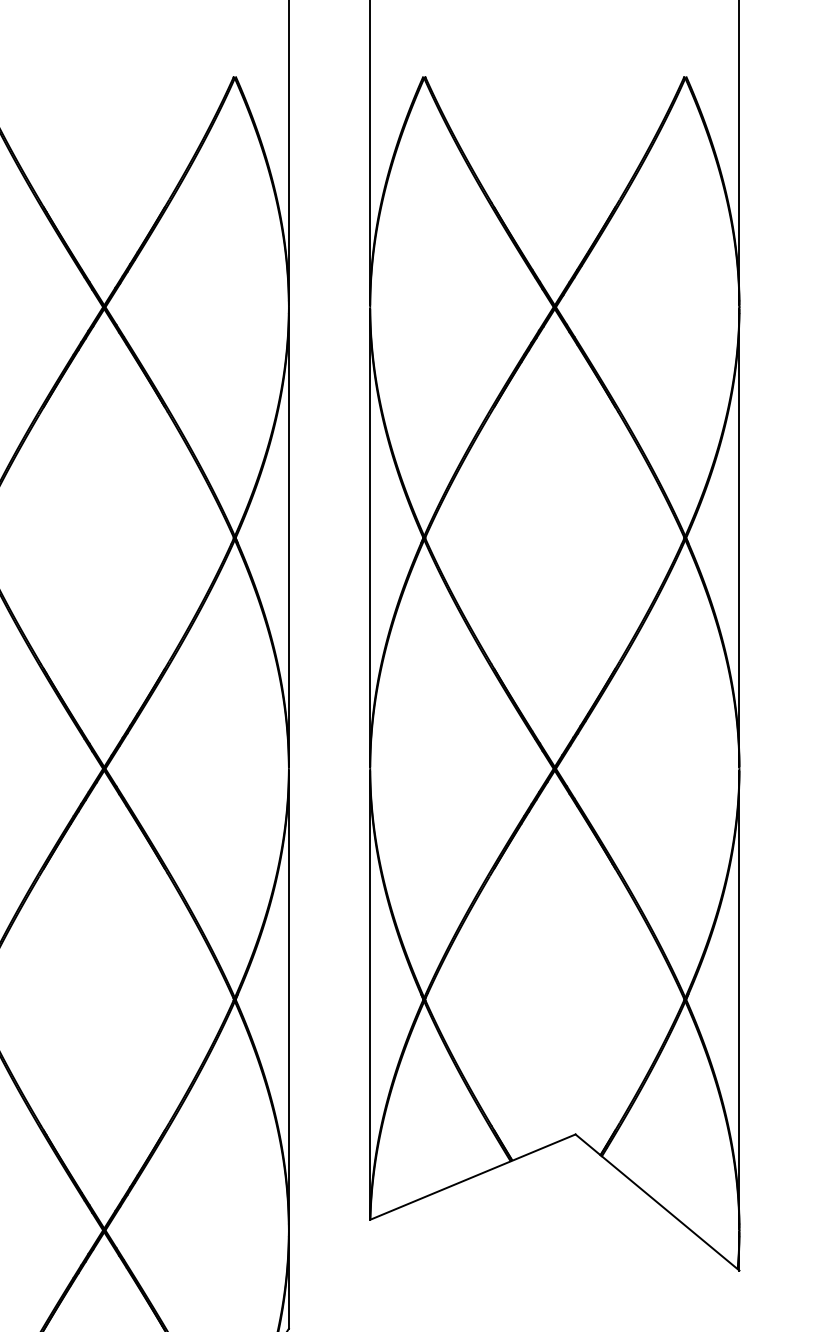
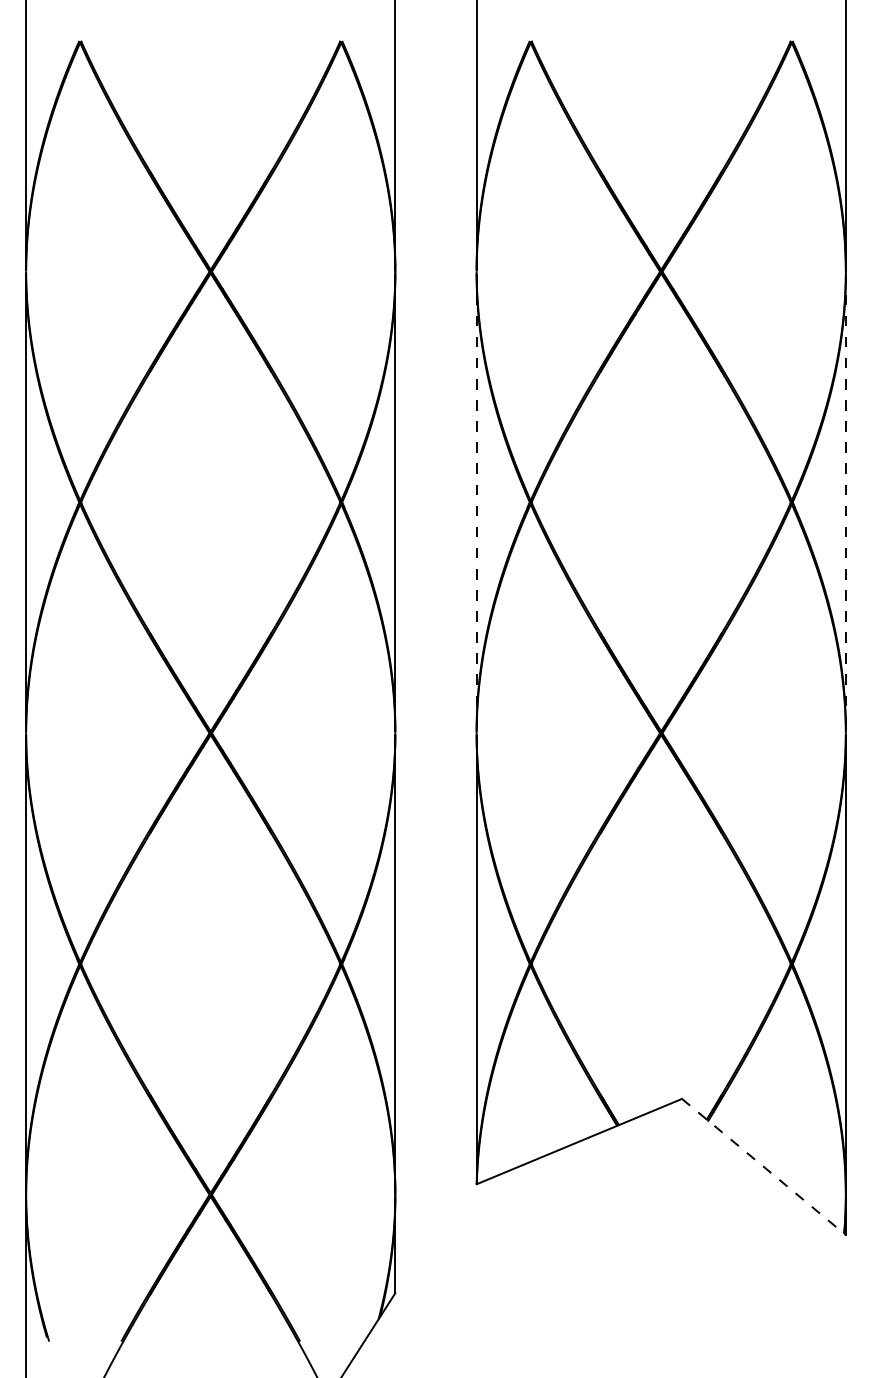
line: (370, 538) -> (476, 502), solid -> dashed
line: (739, 538) -> (845, 502), solid -> dashed
line: (657, 1203) -> (763, 1167), solid -> dashed

